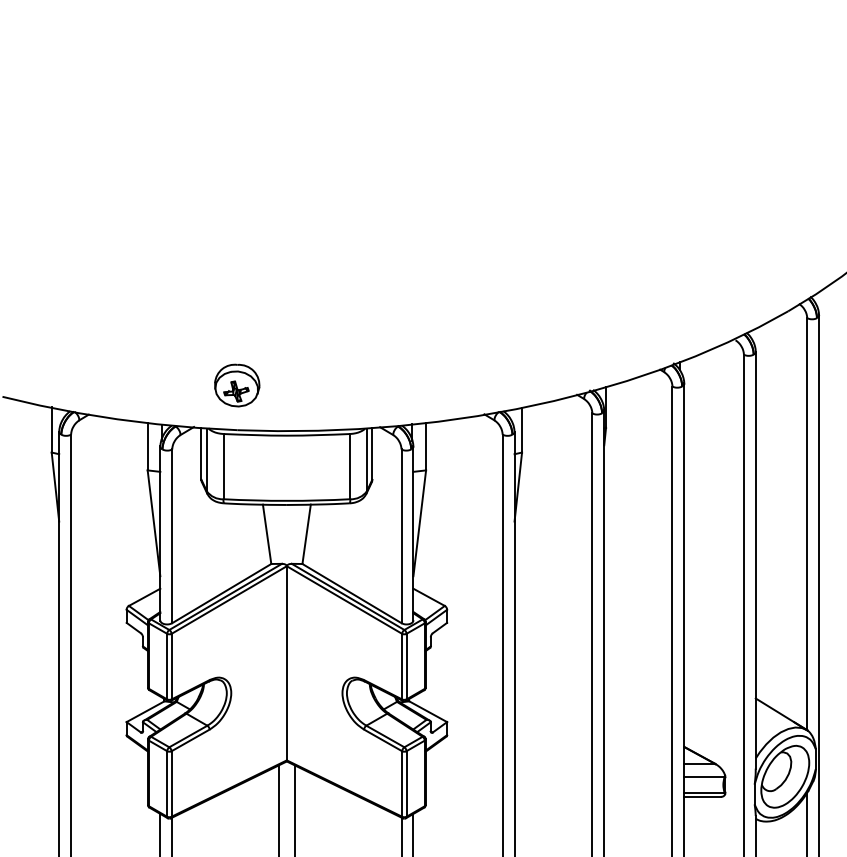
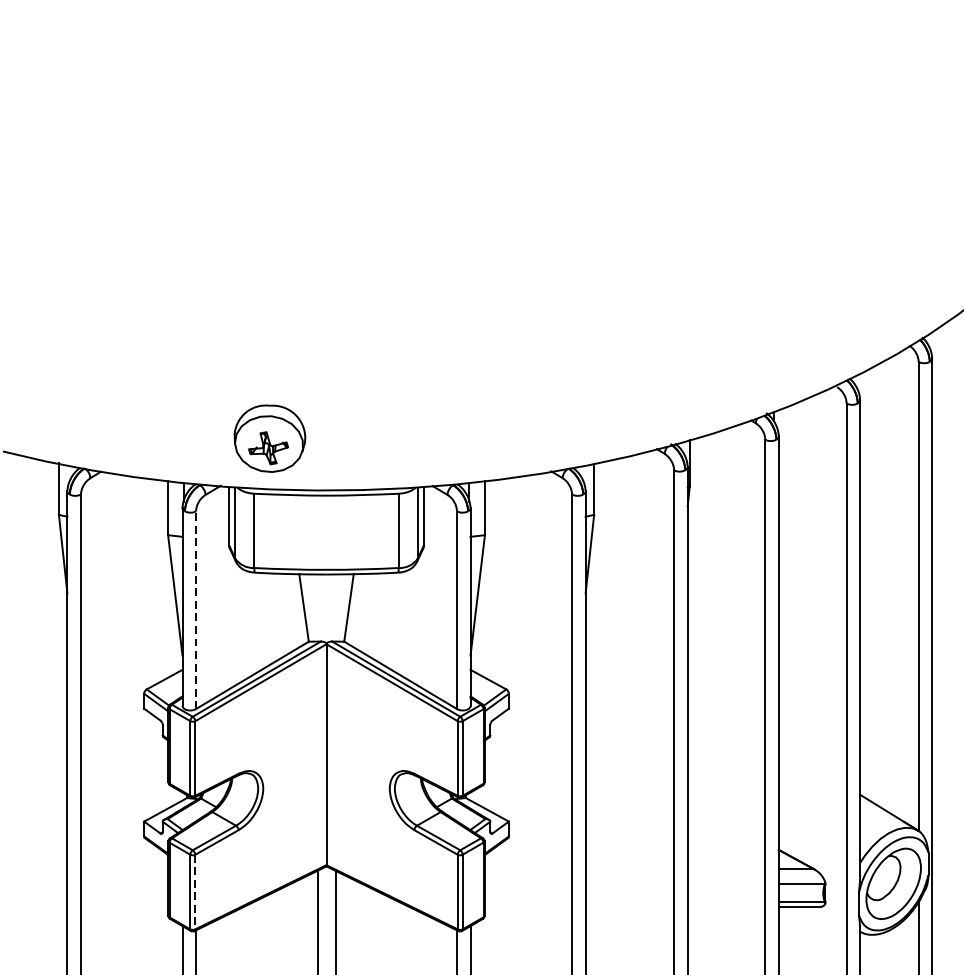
part: (237, 385) -> (270, 438), size x1.4
line: (172, 536) -> (196, 610), solid -> dashed
line: (171, 784) -> (195, 892), solid -> dashed

